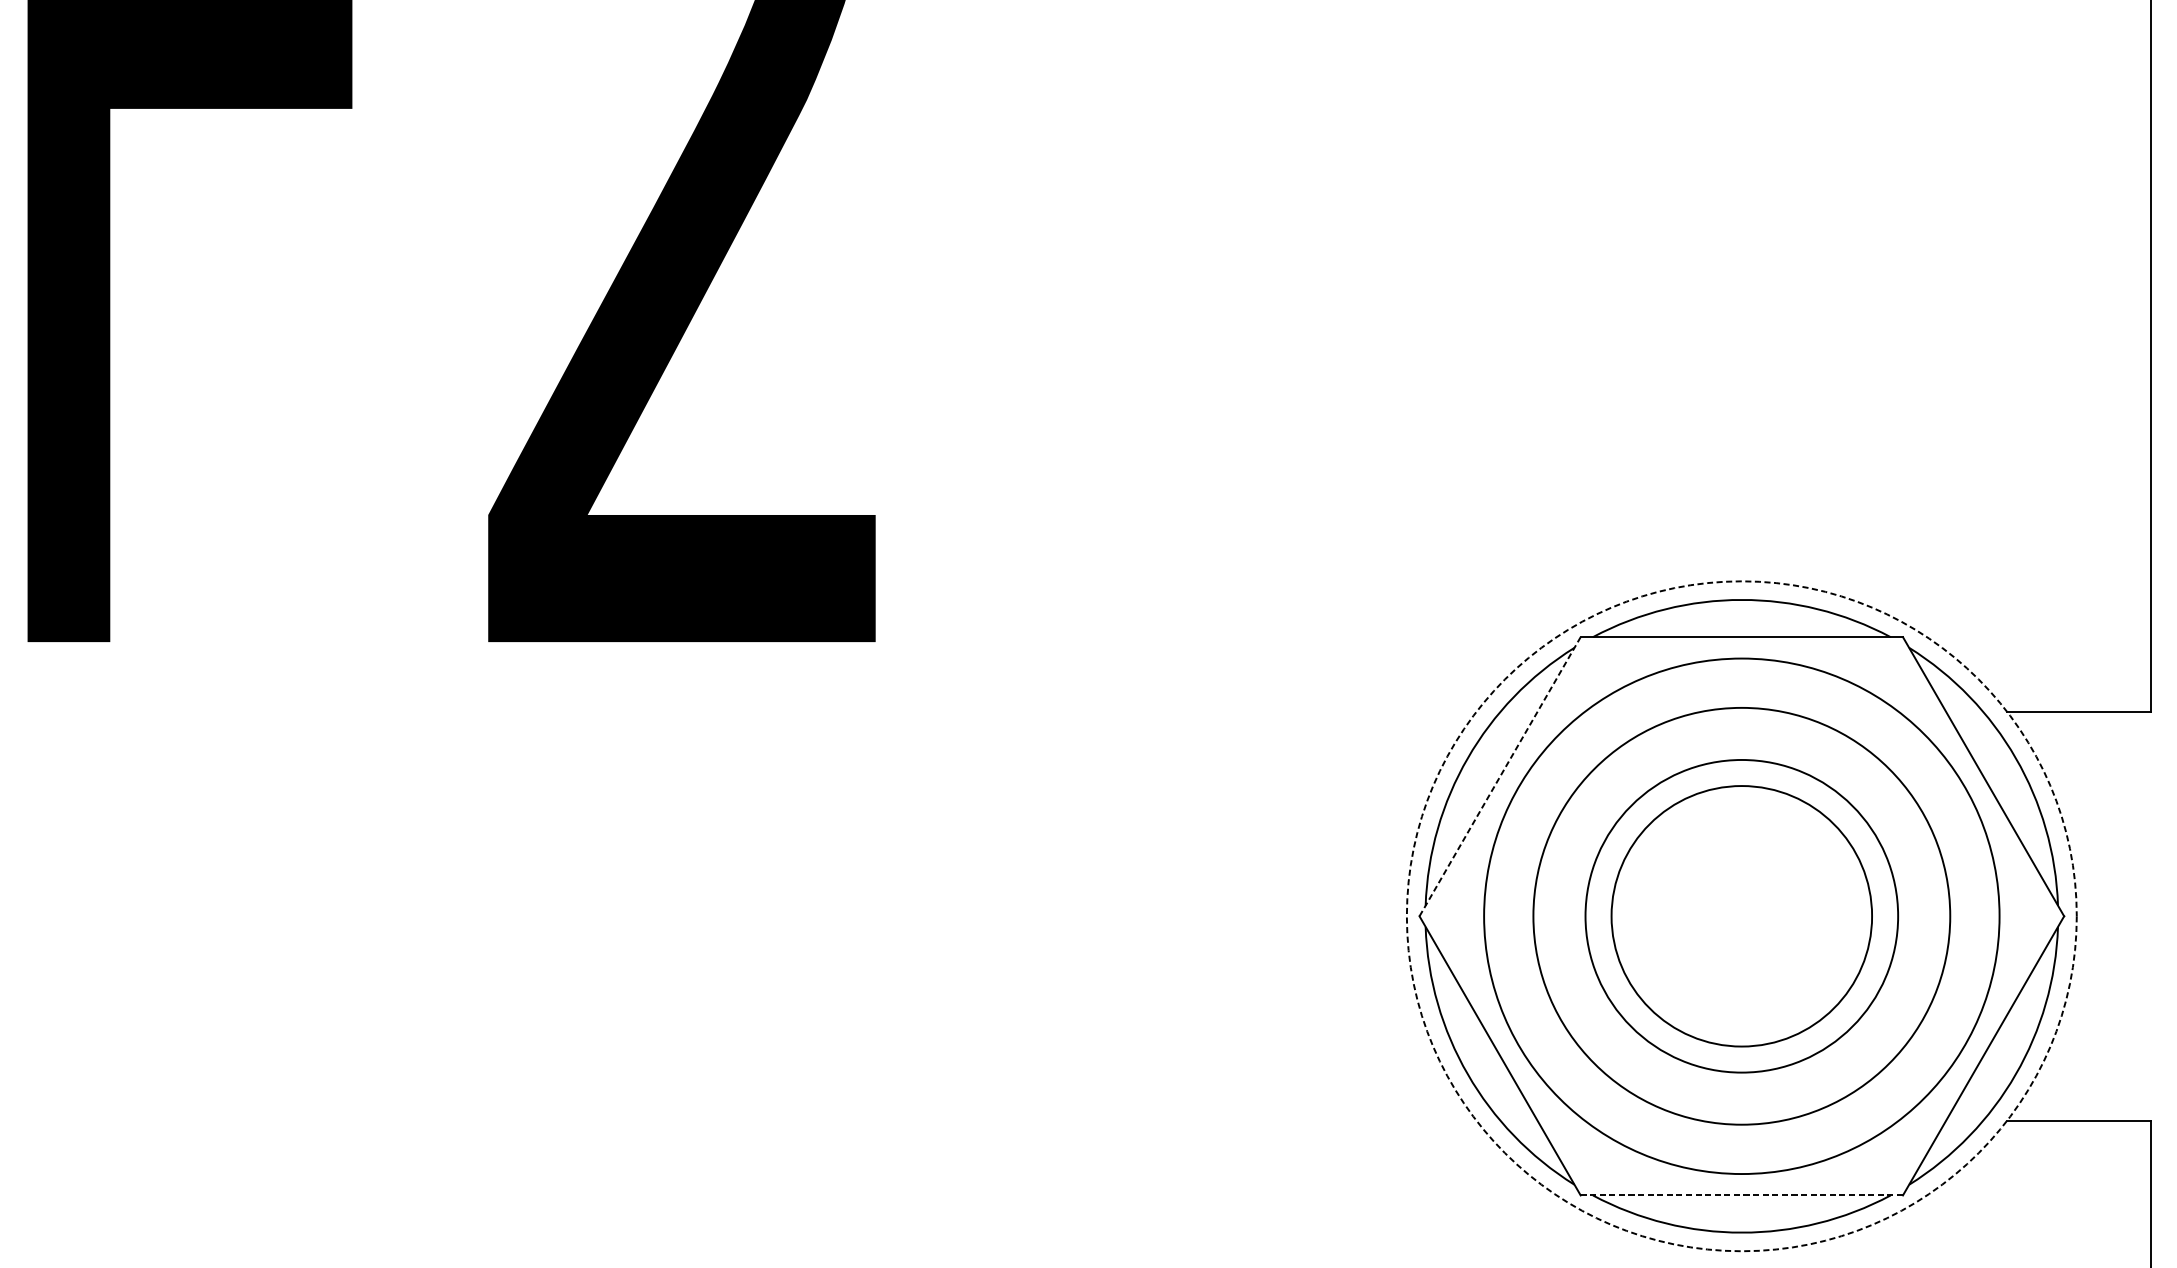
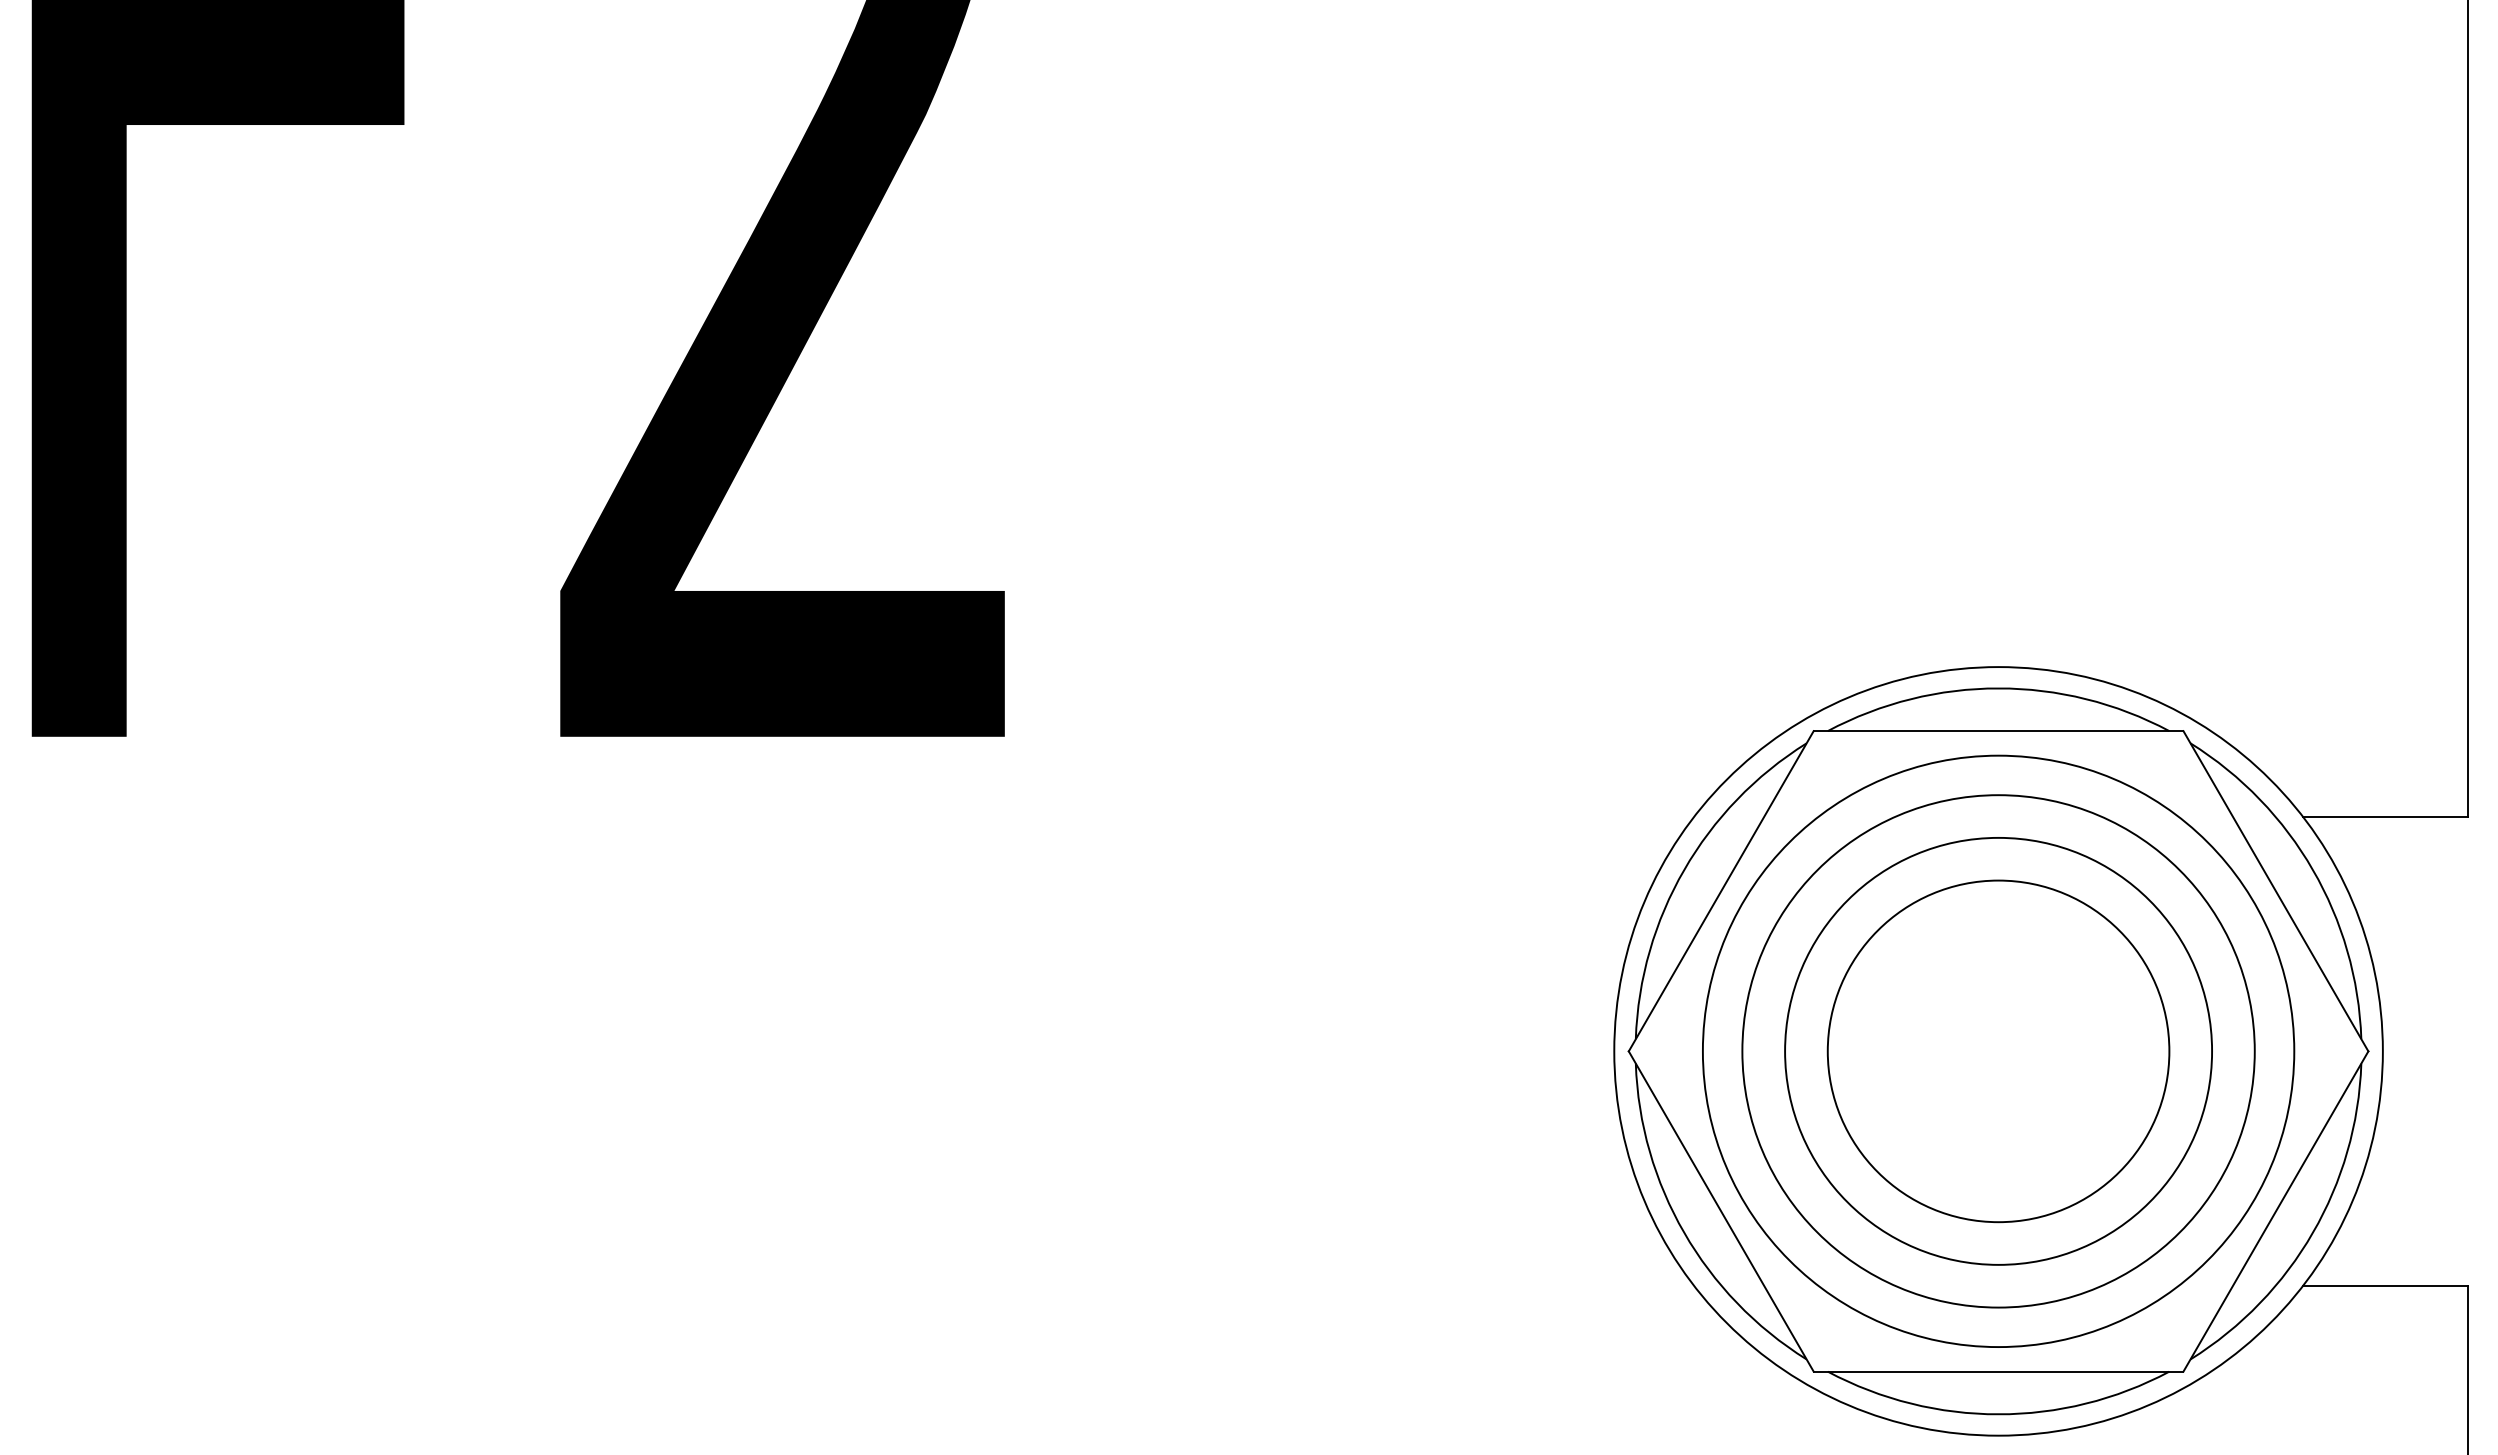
line: (1500, 776) -> (1721, 891), dashed -> solid
circle: (1741, 915) -> (1998, 1050), size x1.43
circle: (1741, 916) -> (1998, 1051), dashed -> solid
circle: (1741, 916) -> (1998, 1051), size x0.71
circle: (1741, 916) -> (1998, 1051), size x1.43
line: (1741, 1195) -> (1998, 1371), dashed -> solid

